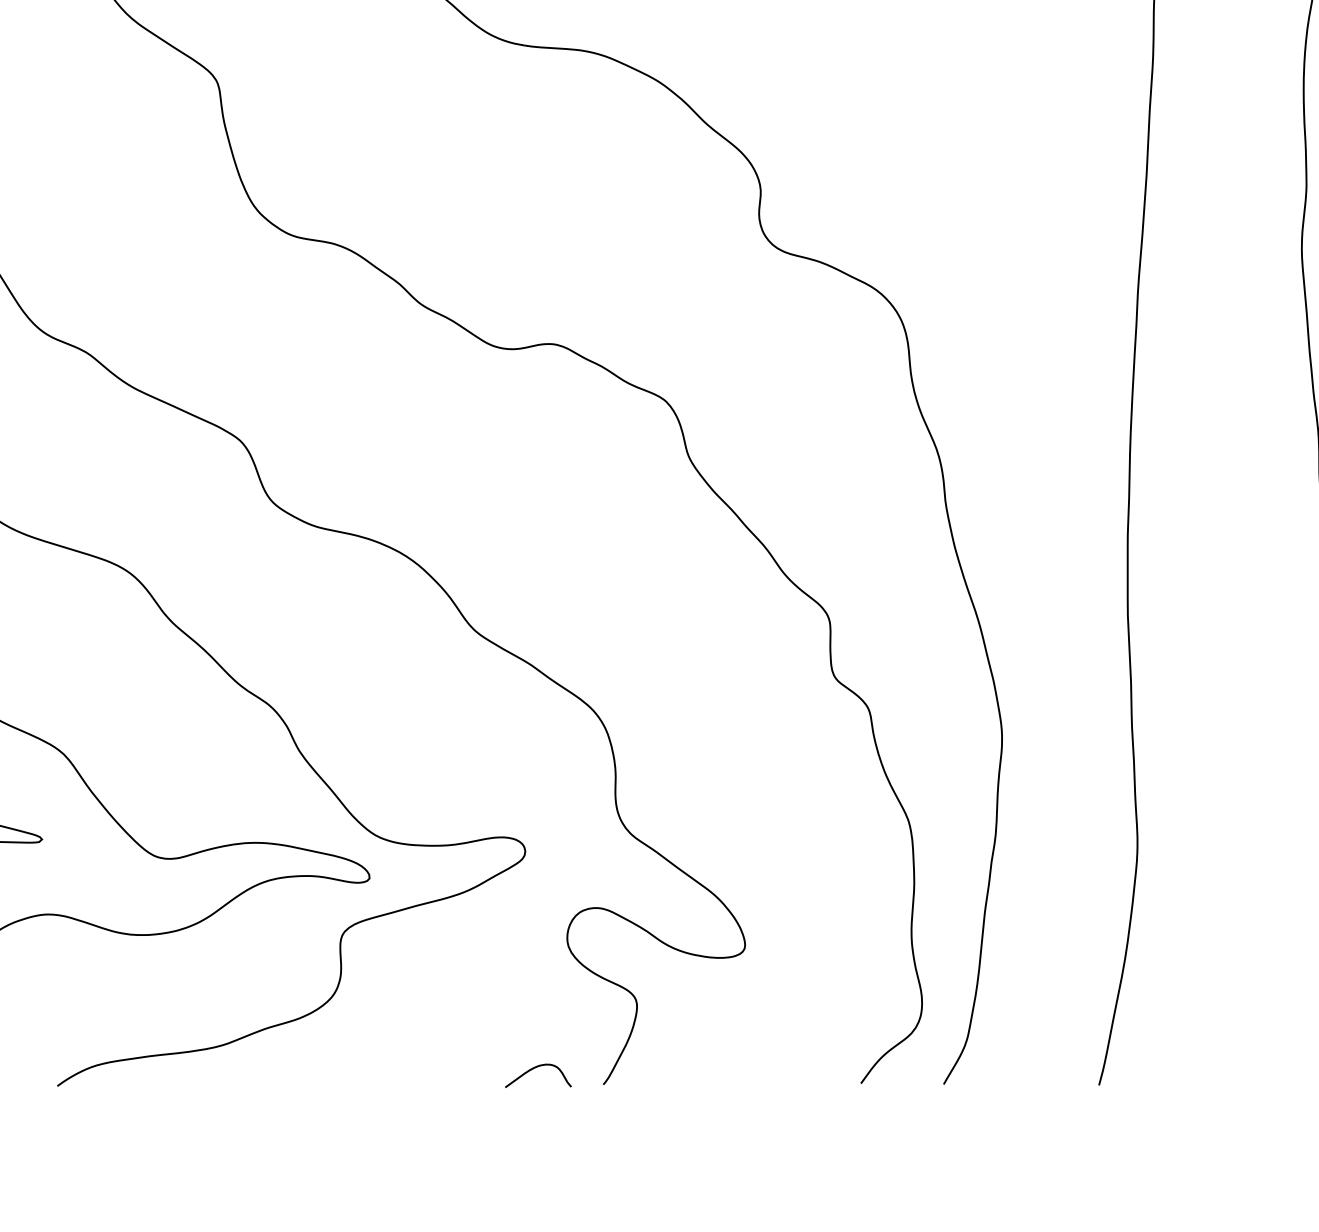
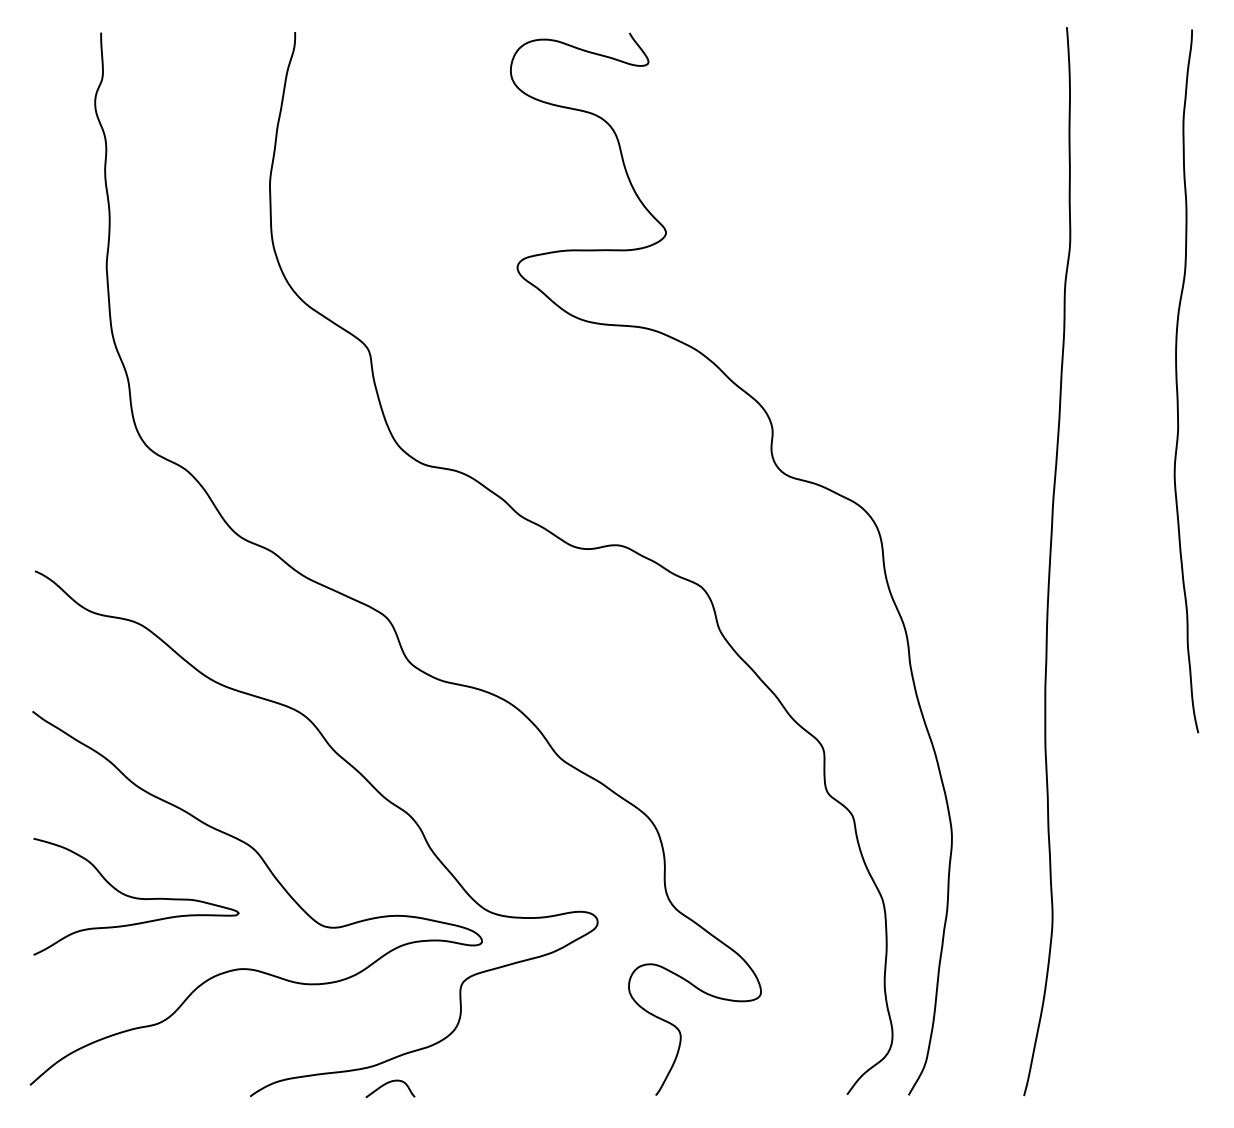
curve: (537, 1068) -> (389, 1083), moved

